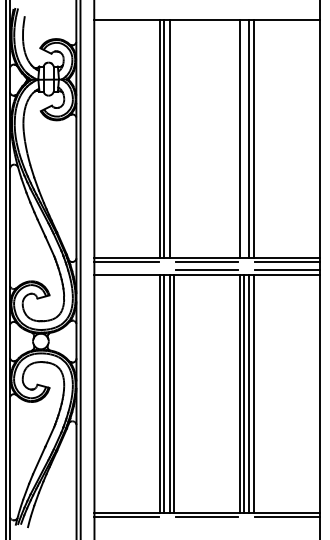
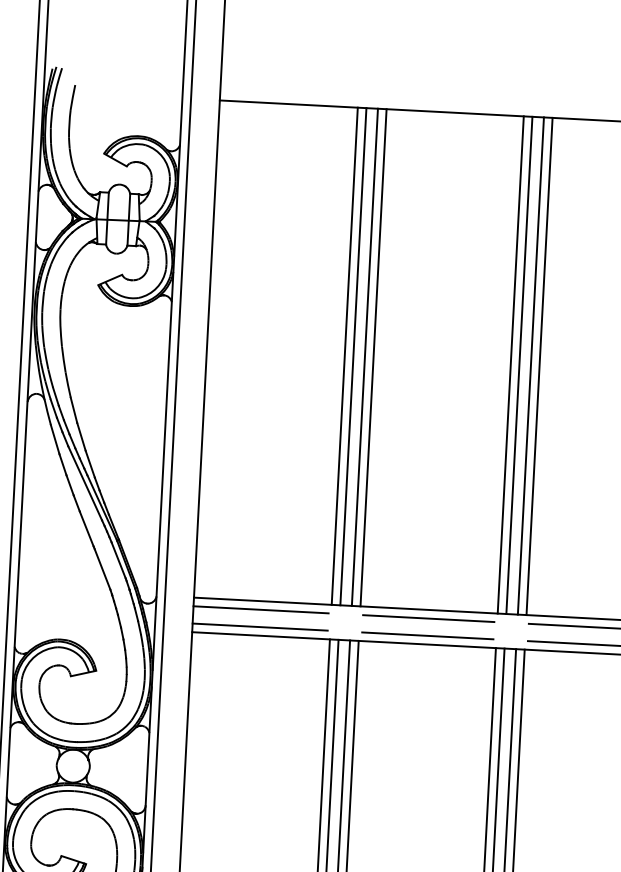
line: (174, 138) -> (374, 356), added
line: (243, 138) -> (518, 364), added
line: (126, 270) -> (259, 627), added

